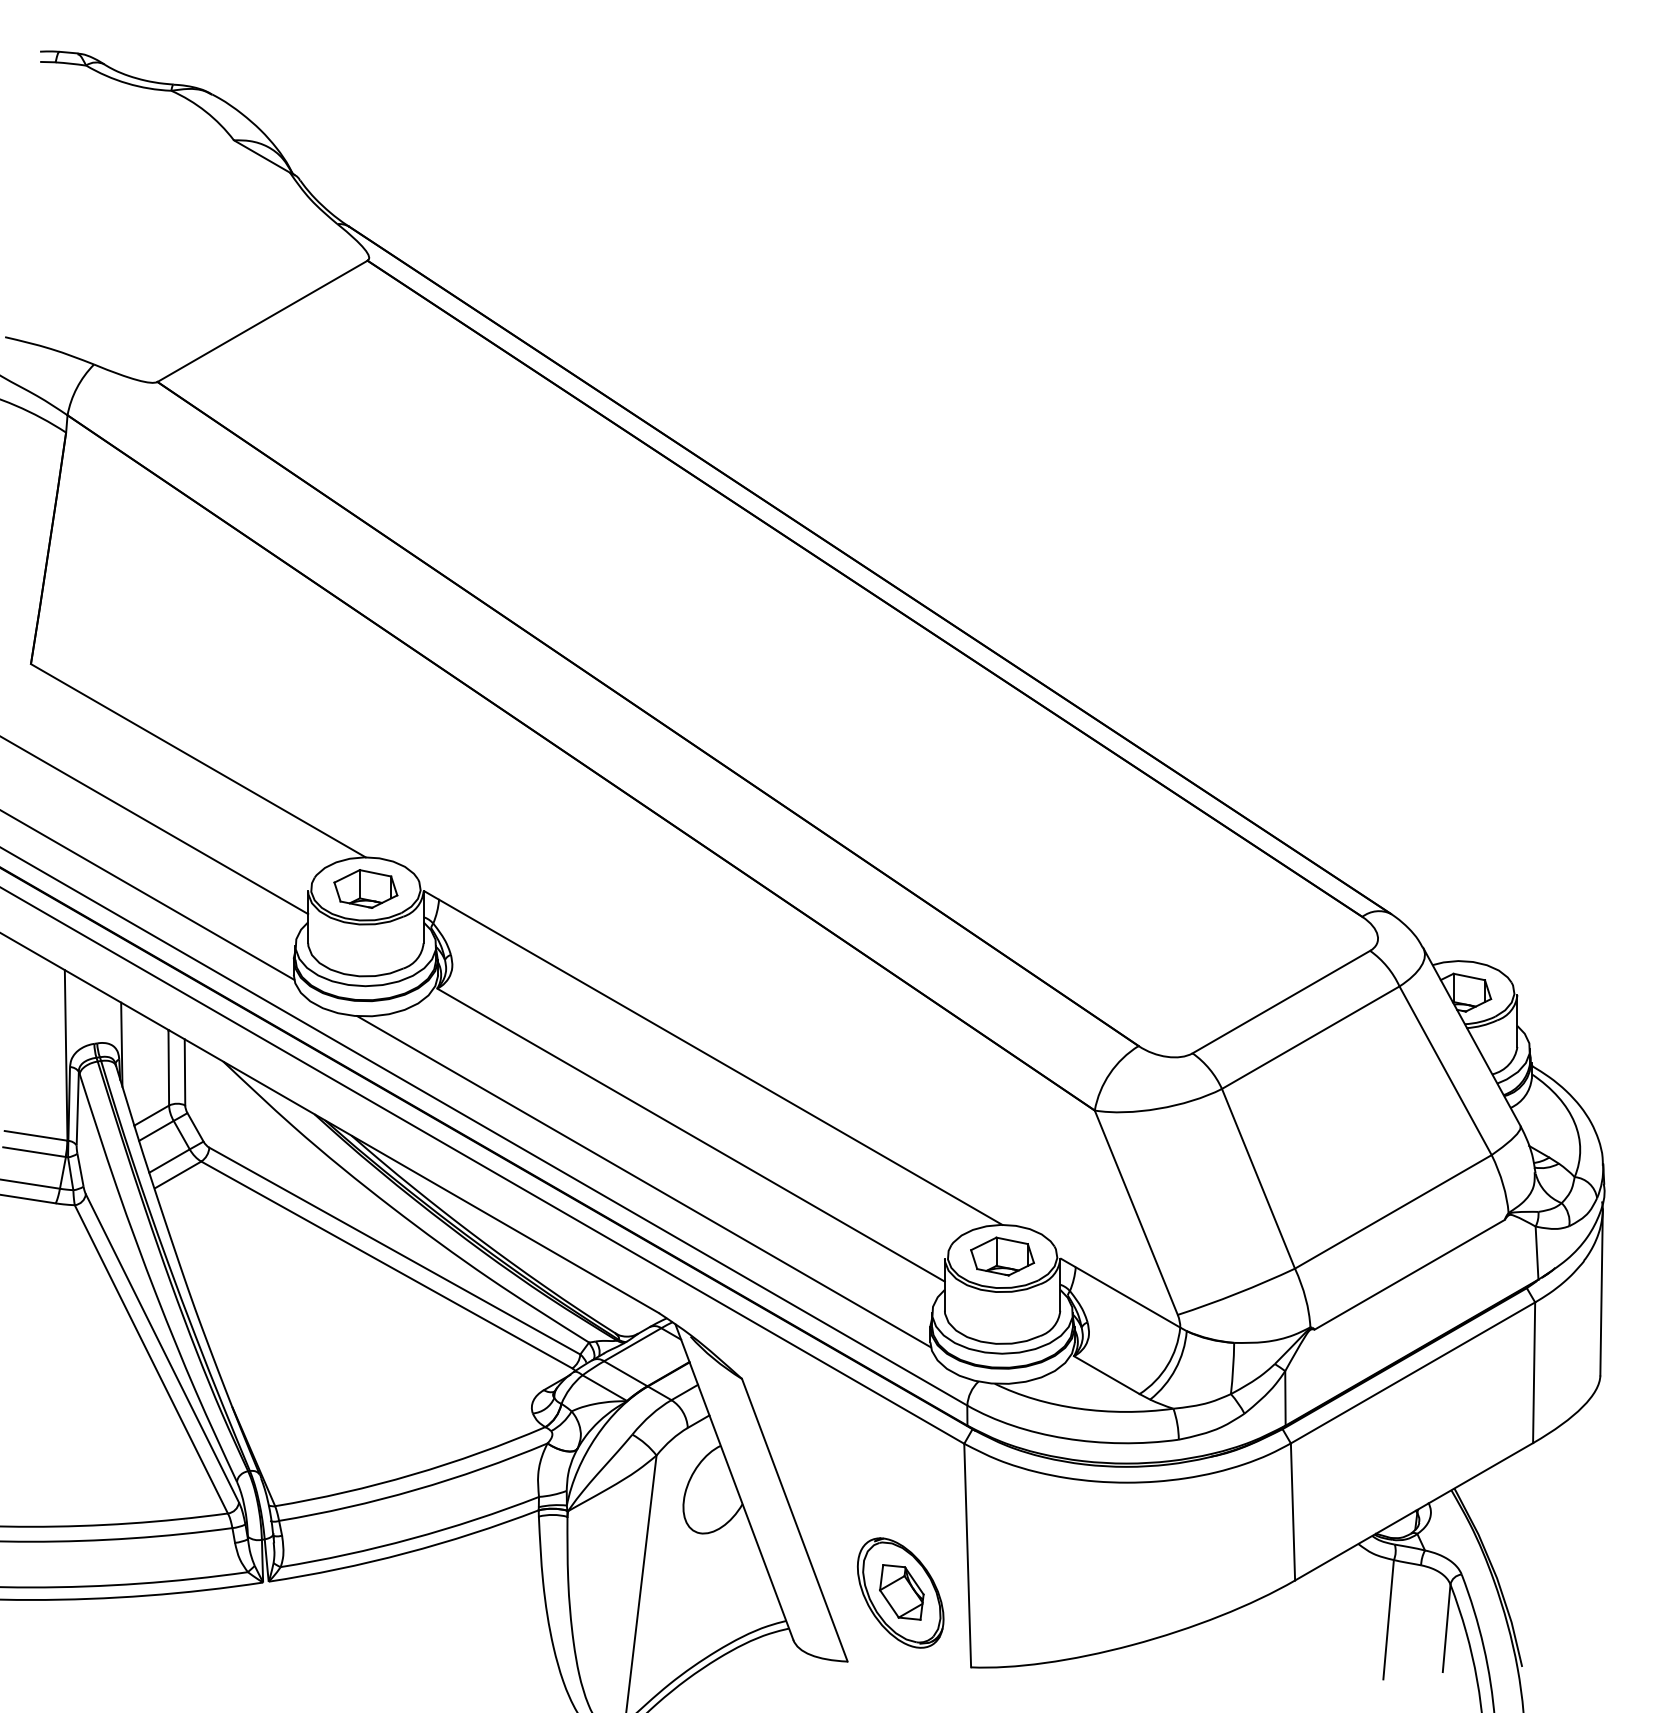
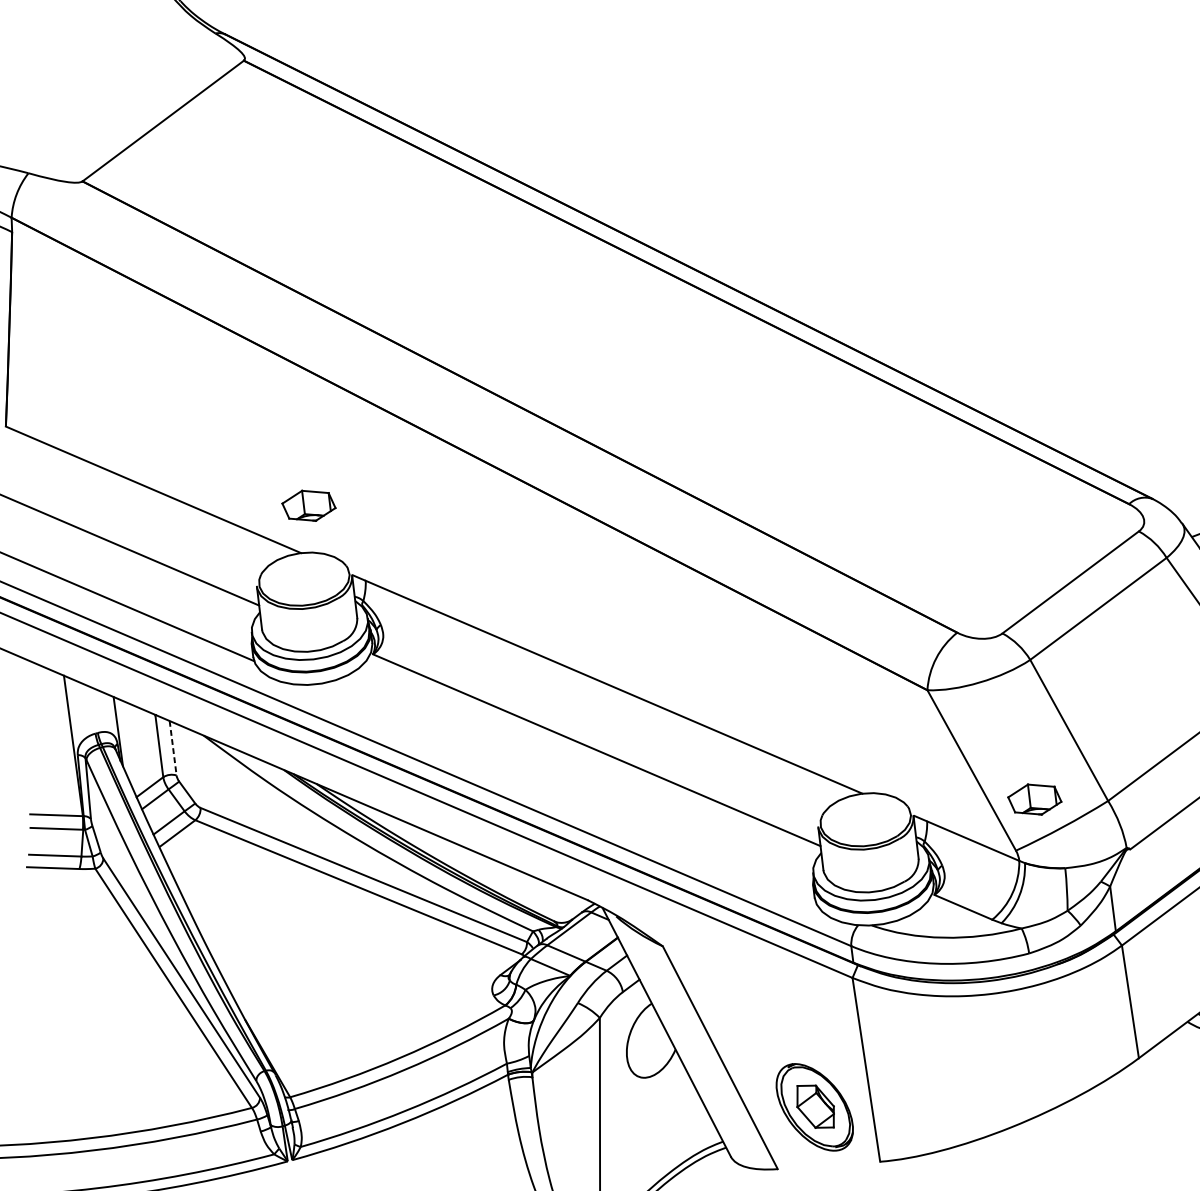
part: (365, 888) -> (308, 505), moved
line: (185, 1072) -> (173, 748), solid -> dashed
line: (643, 1181) -> (562, 793), removed
part: (1002, 1256) -> (1034, 799), moved

